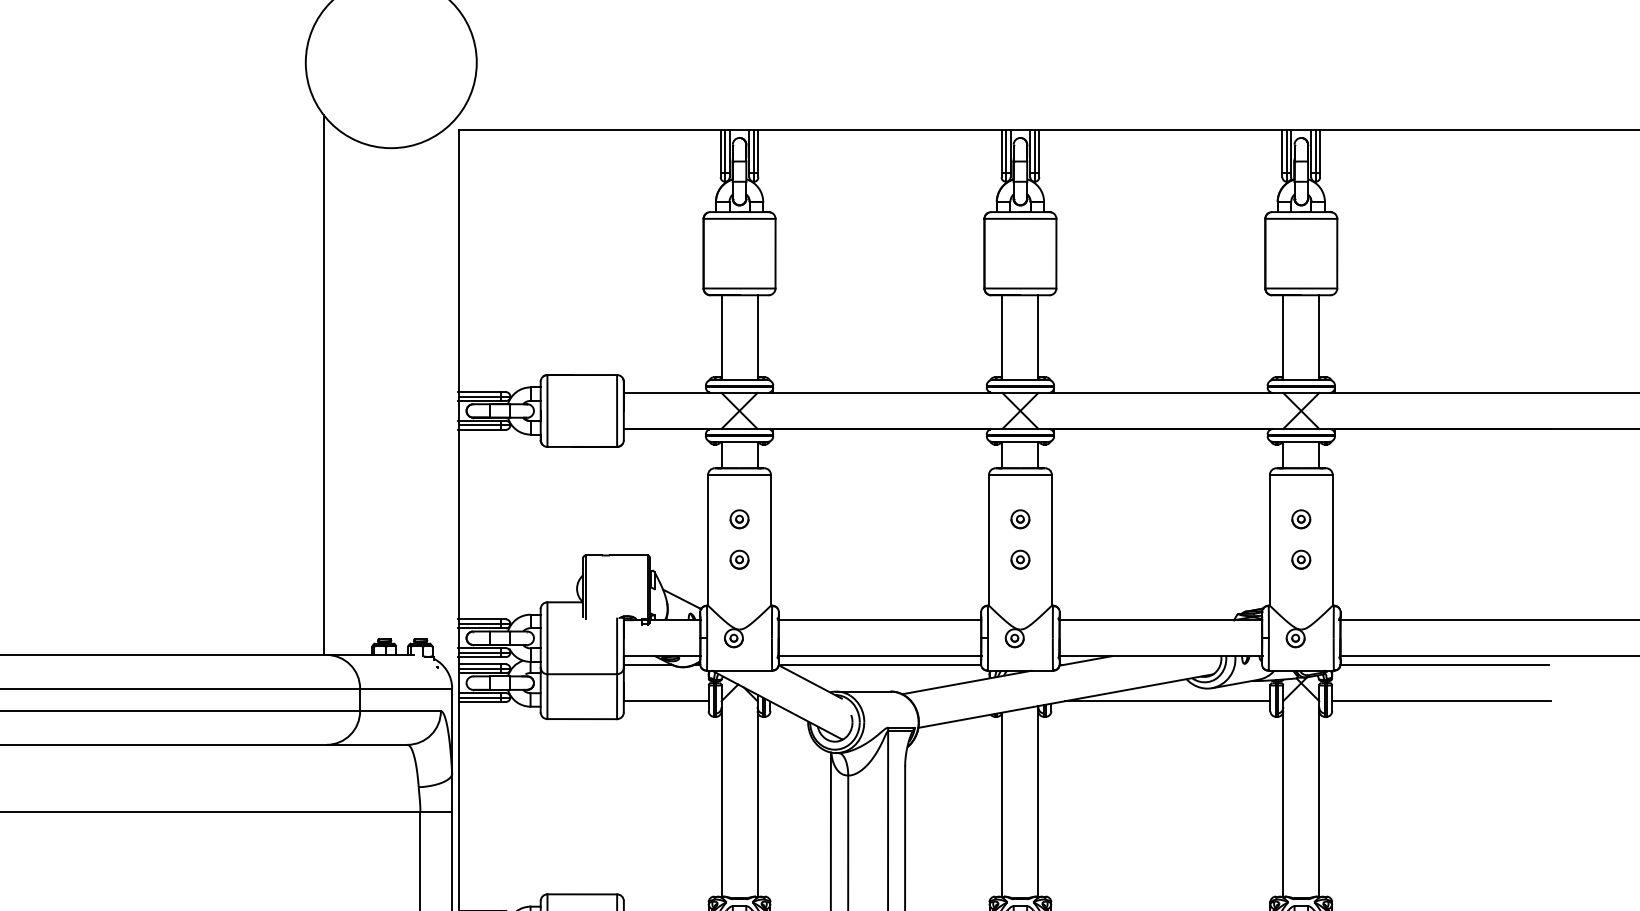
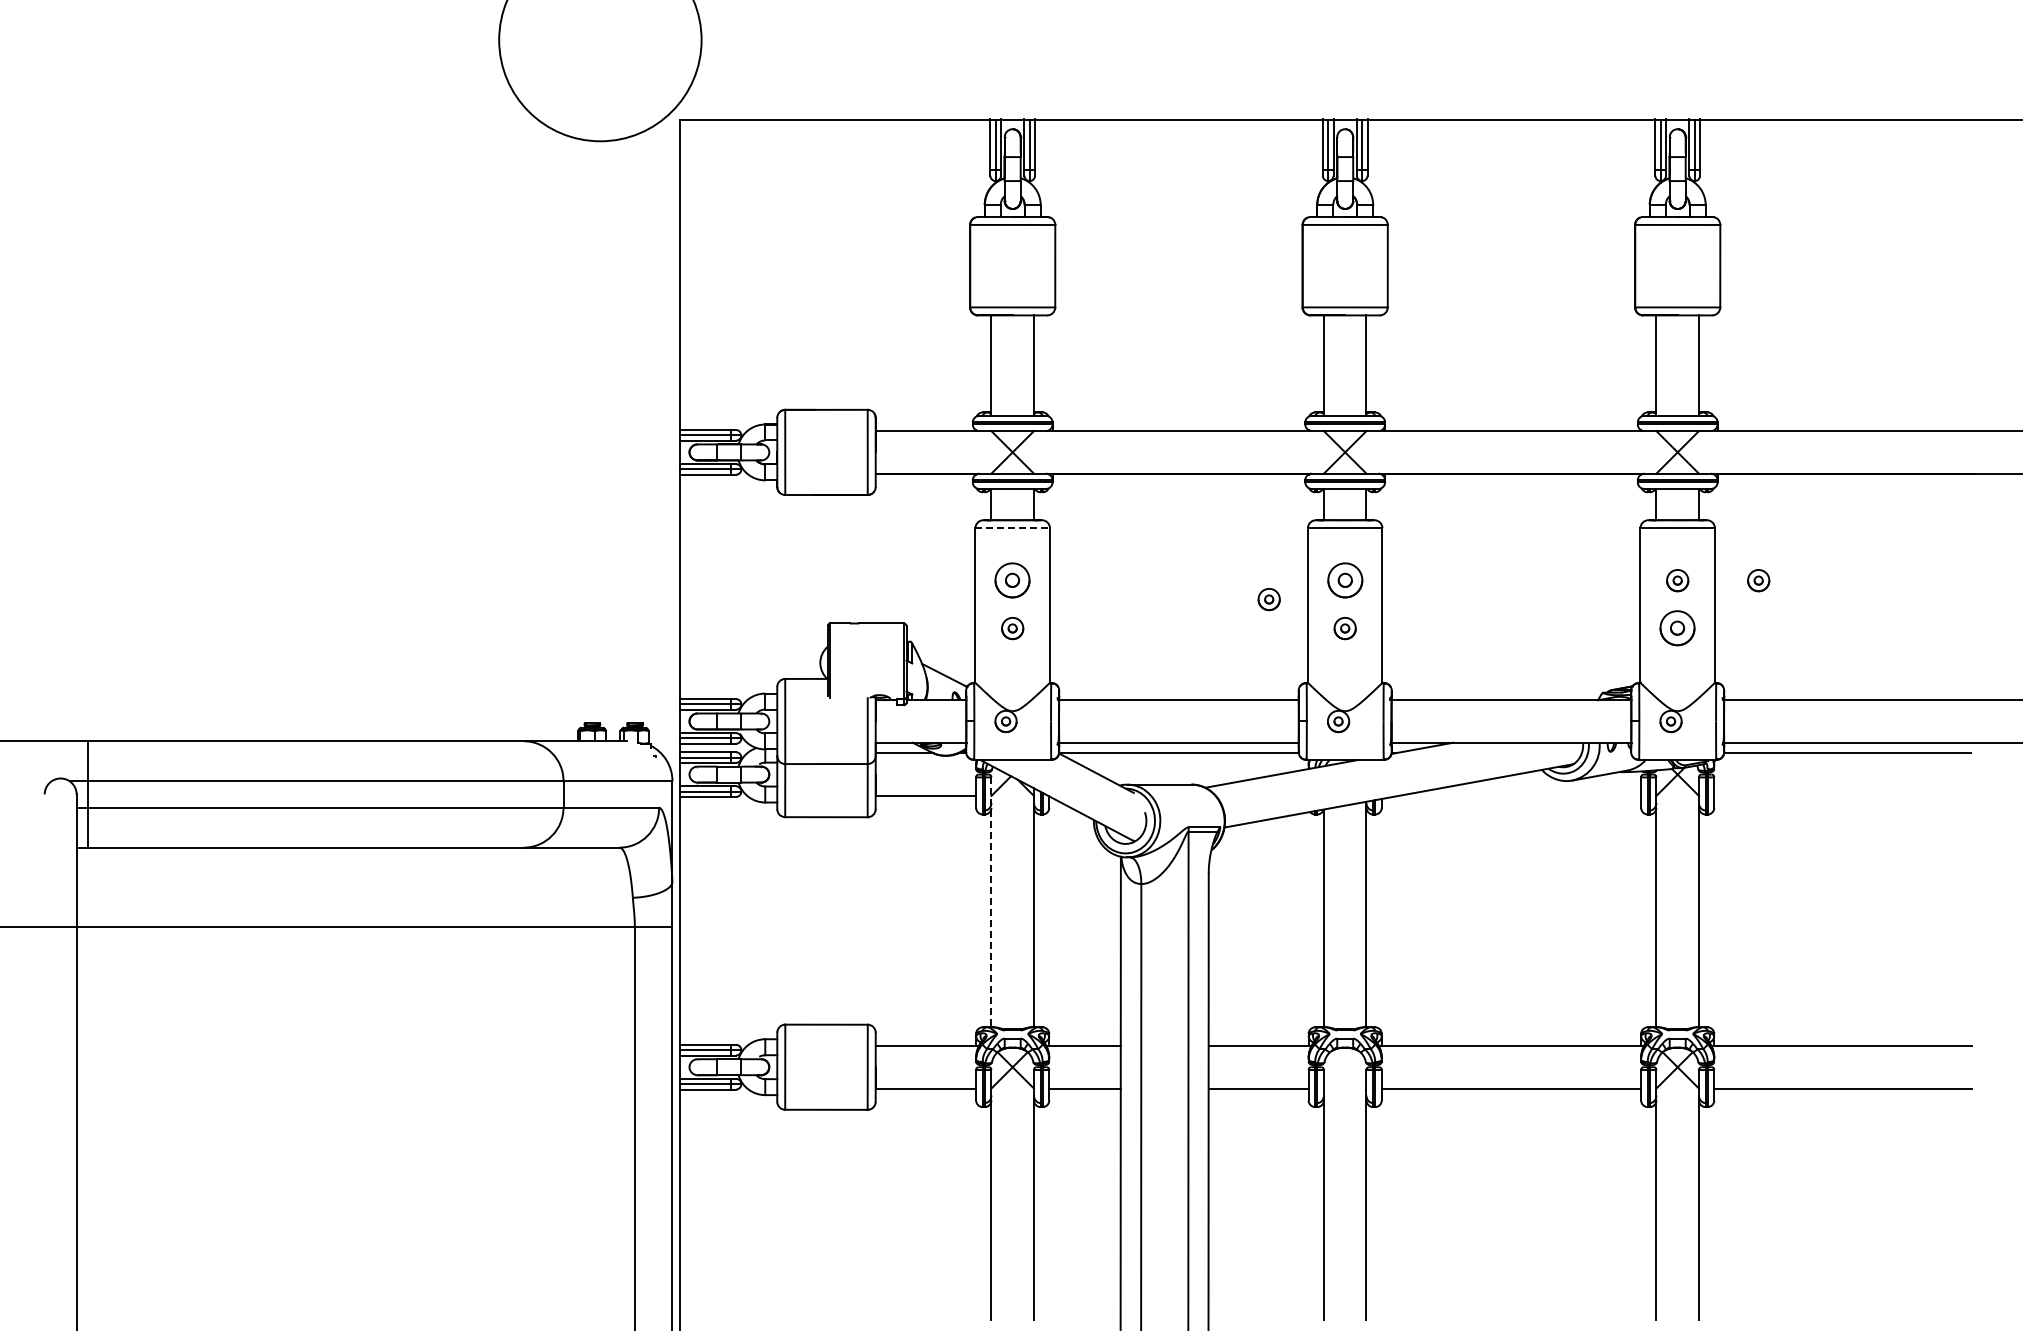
line: (323, 384) -> (520, 421), removed
line: (740, 475) -> (1013, 528), solid -> dashed
part: (739, 519) -> (1012, 580), size x1.6
part: (1019, 519) -> (1344, 580), size x1.6
part: (1369, 519) -> (1758, 580), added
part: (955, 535) -> (1268, 599), added
part: (1301, 559) -> (1677, 628), size x1.6
line: (1167, 700) -> (1519, 795), removed
line: (1441, 700) -> (1843, 795), removed
line: (721, 791) -> (991, 902), solid -> dashed

